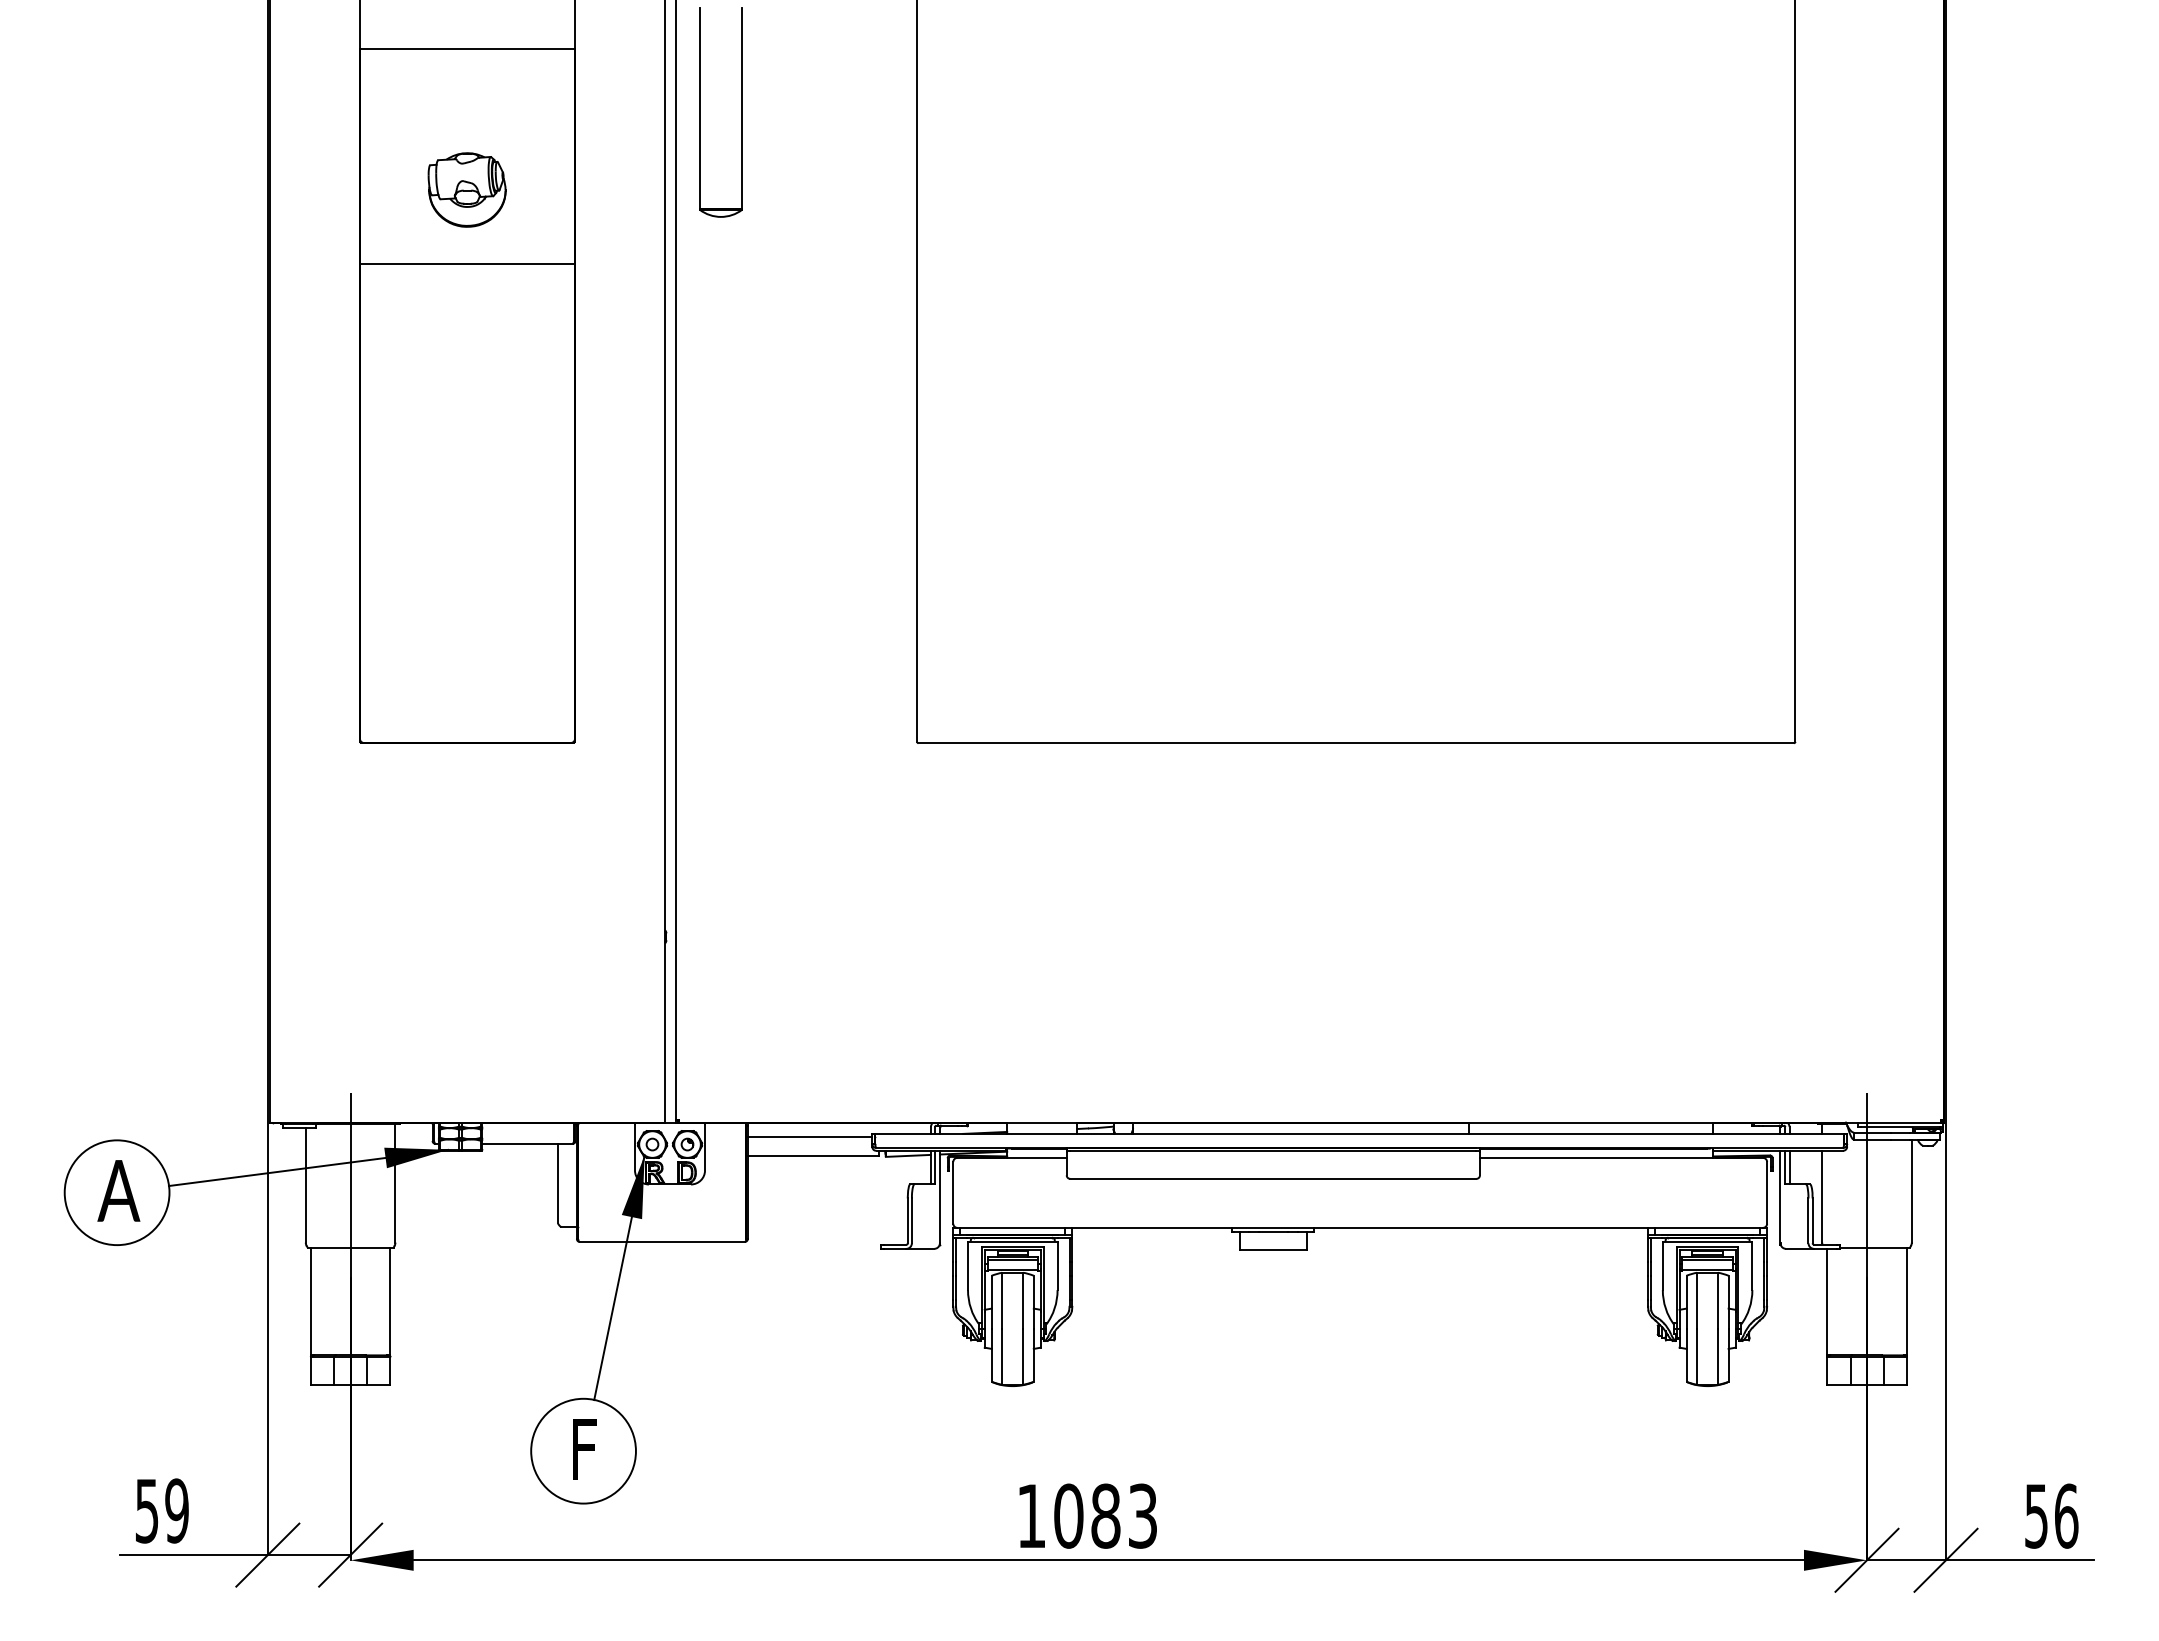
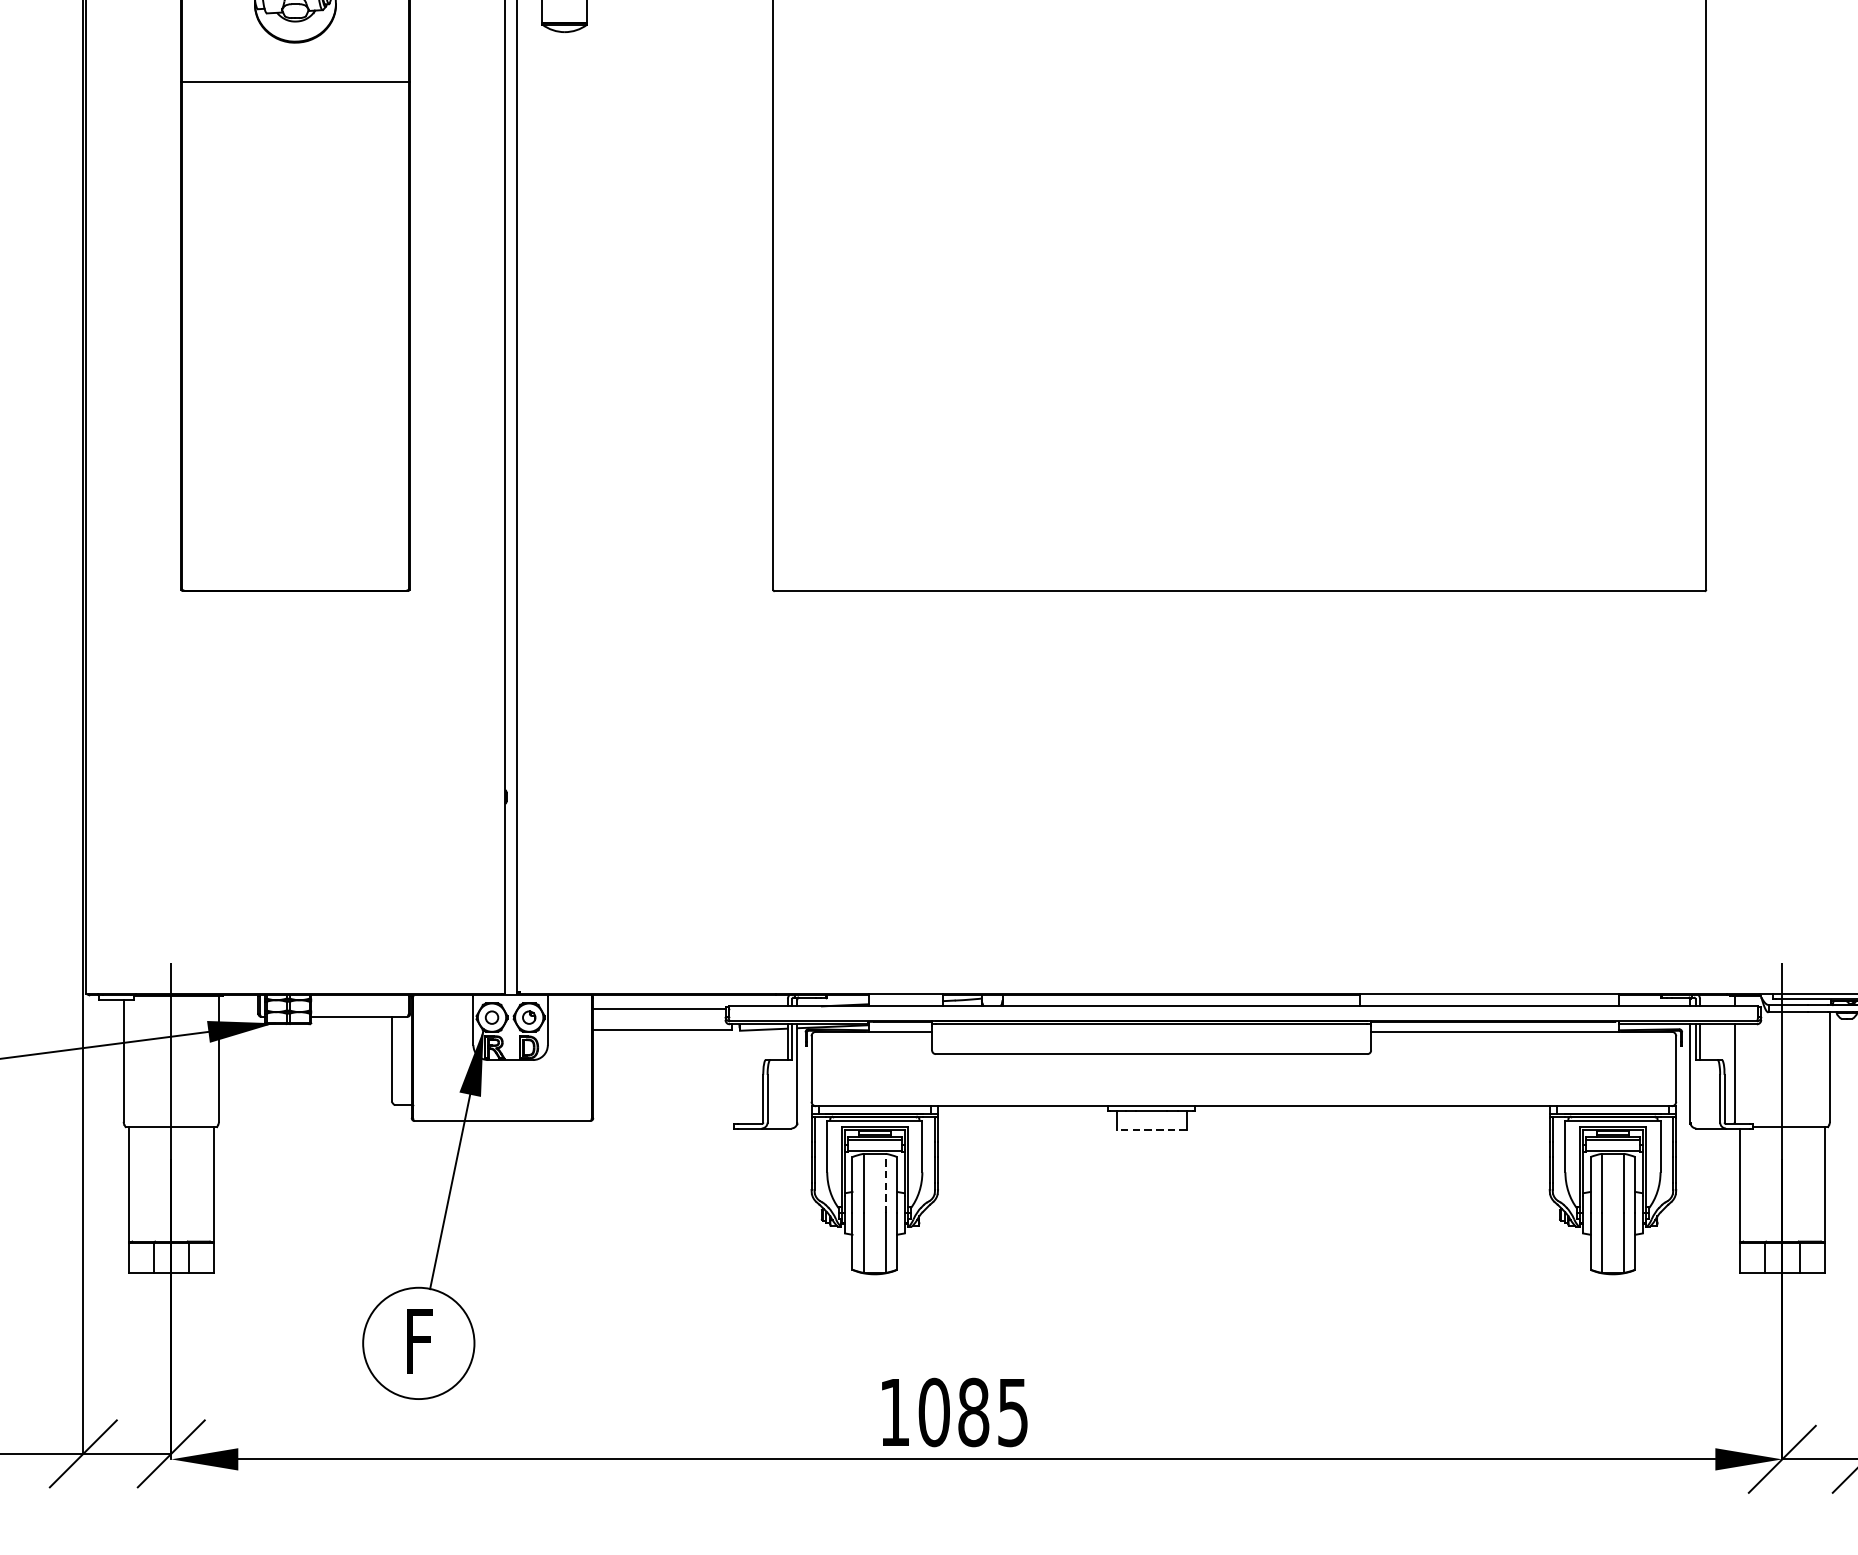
line: (1272, 1250) -> (1150, 1130), solid -> dashed
line: (1023, 1300) -> (886, 1183), solid -> dashed
text: (1142, 1515) -> (1012, 1411), 1083 -> 1085

